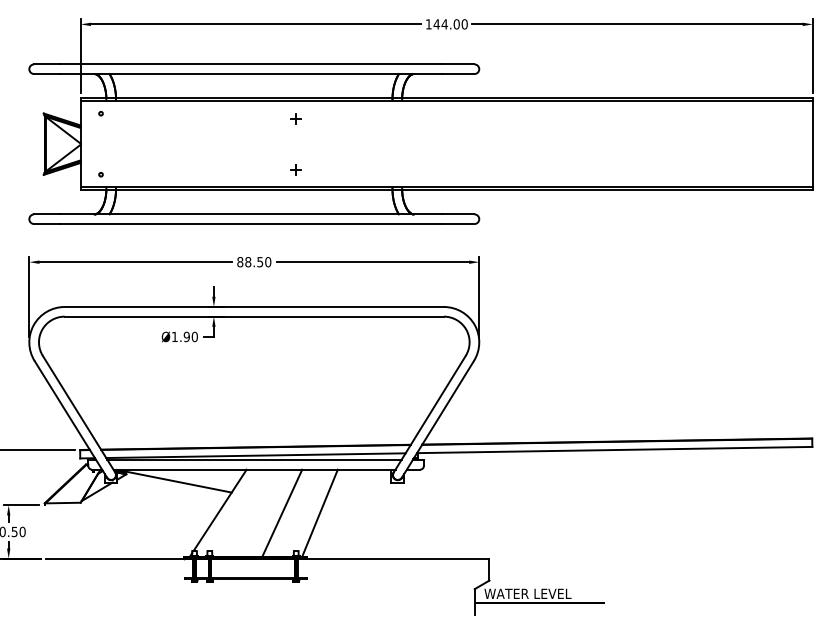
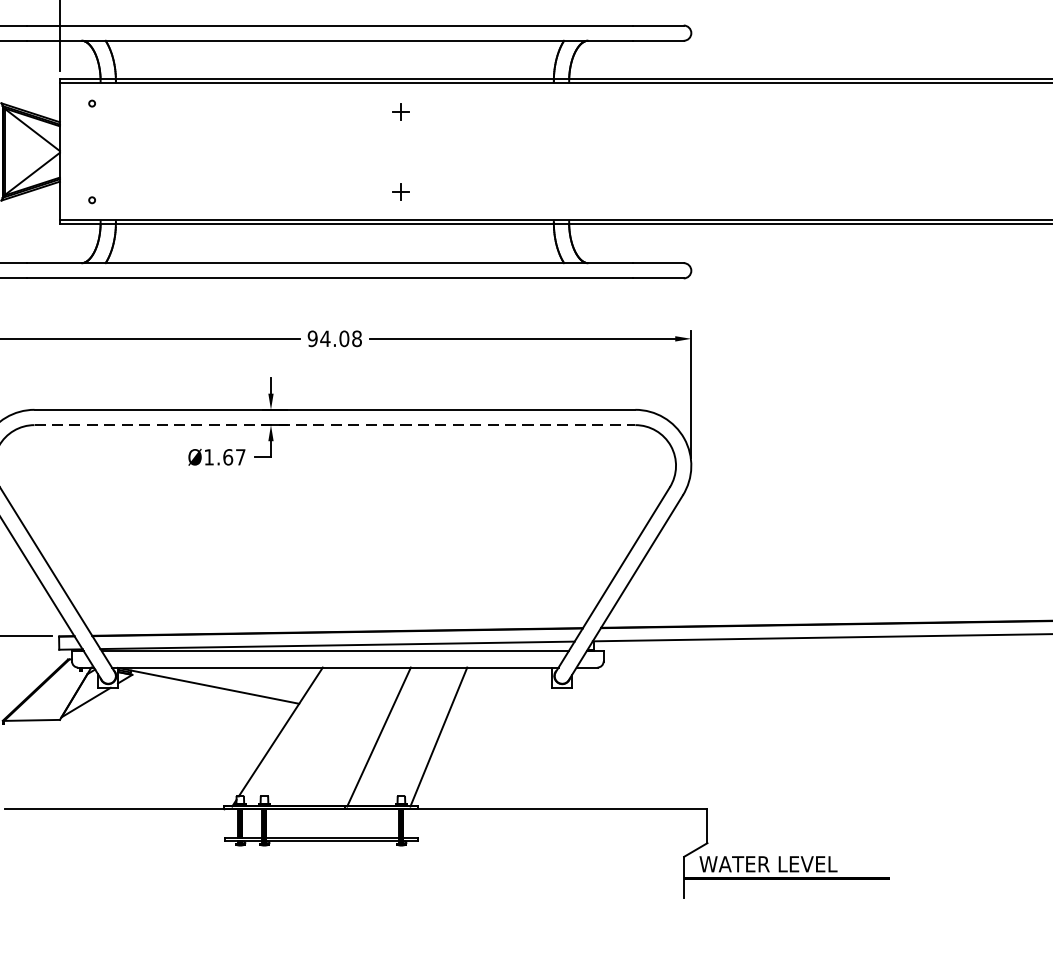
text: (254, 262) -> (335, 339), 88.50 -> 94.08
line: (254, 316) -> (335, 424), solid -> dashed
text: (190, 336) -> (233, 456), Ø1.90 -> Ø1.67

